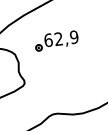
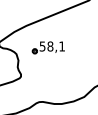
text: (61, 38) -> (52, 46), 62,9 -> 58,1

